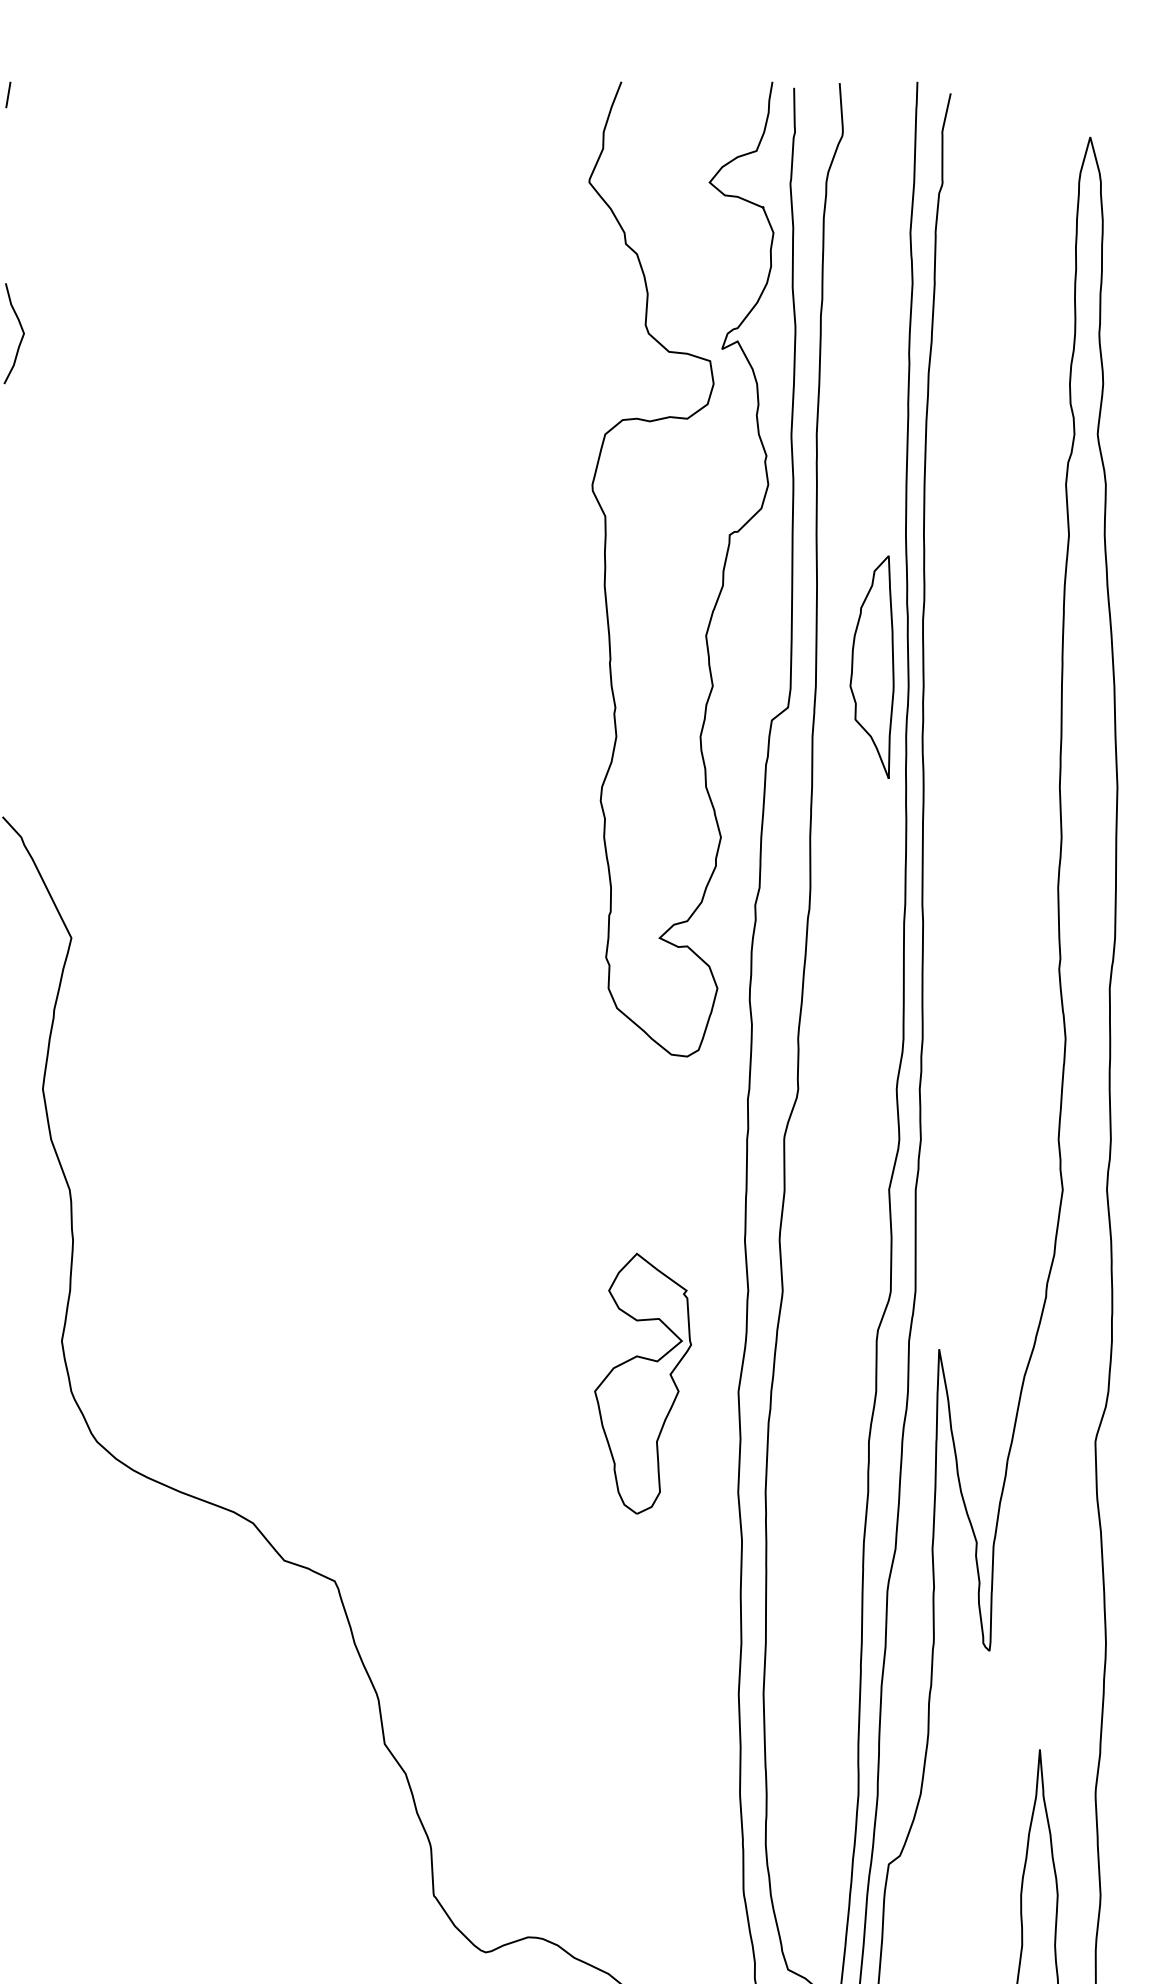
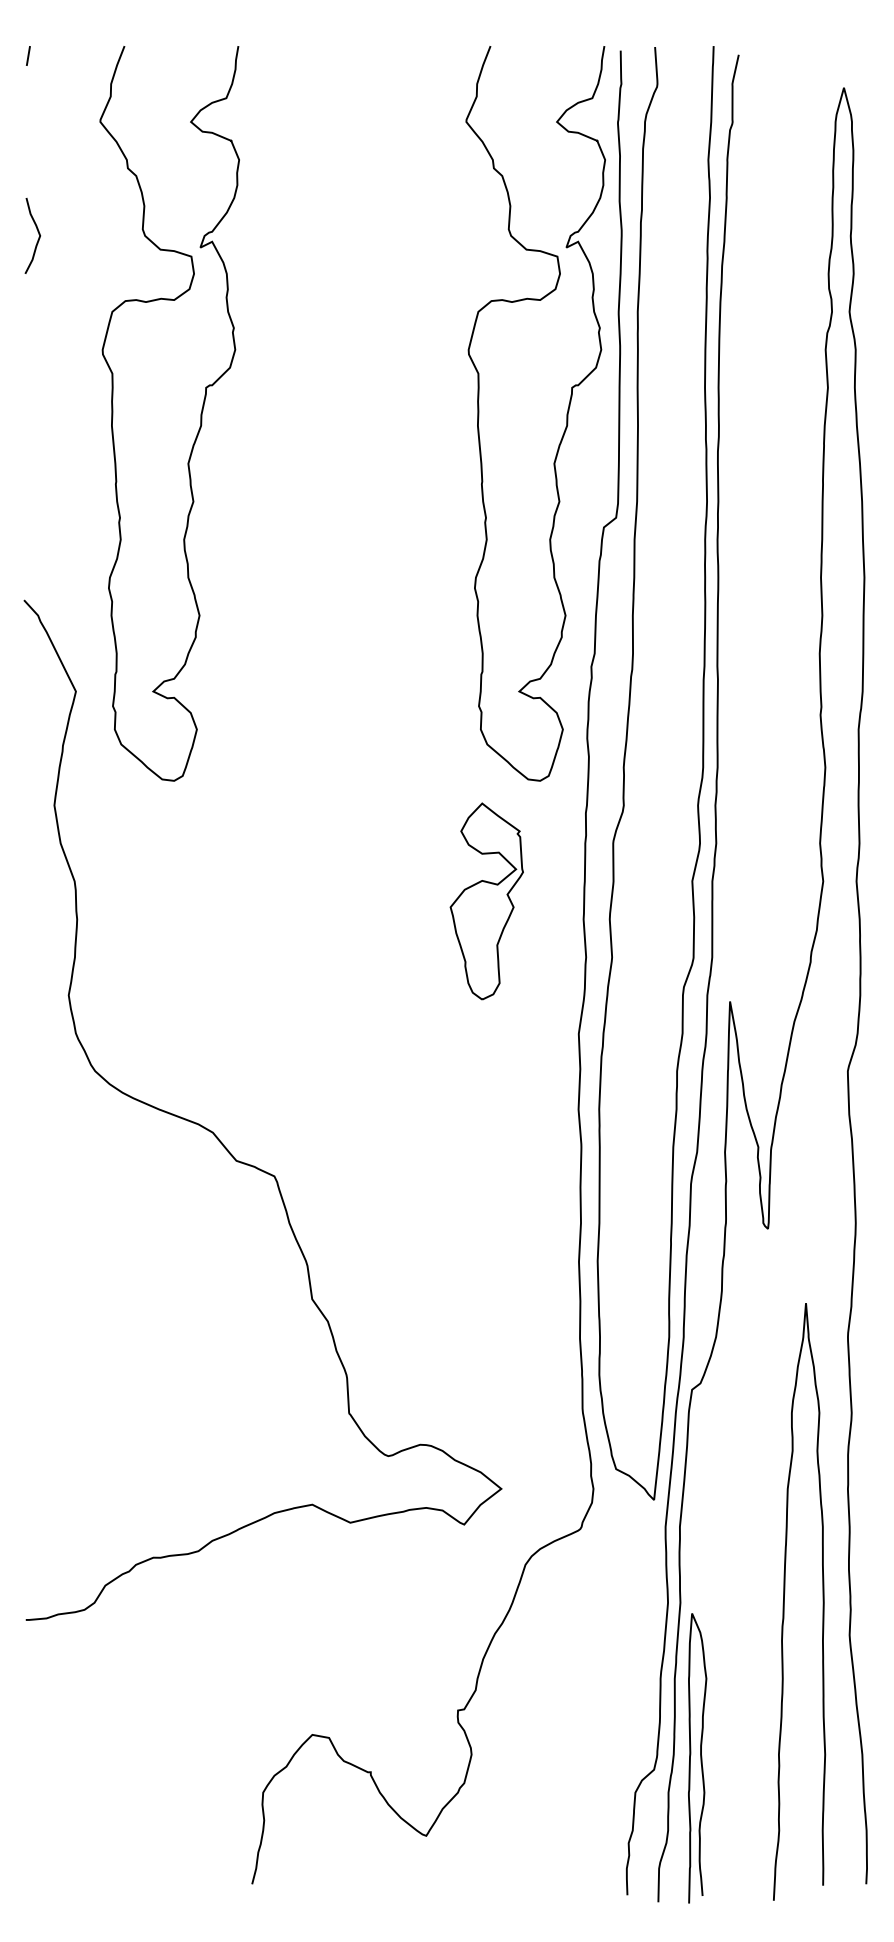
curve: (236, 569) -> (200, 413), added
part: (872, 667) -> (679, 487), removed
part: (642, 1383) -> (486, 901), moved

